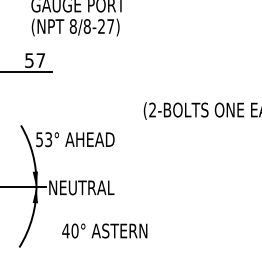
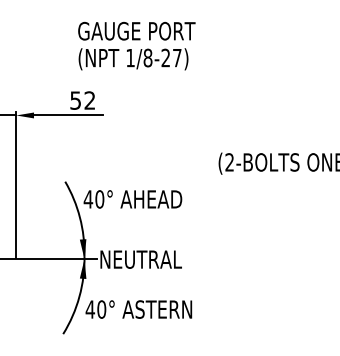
text: (73, 26) -> (130, 57), 8/8-27) -> 1/8-27)
text: (40, 60) -> (89, 100), 57 -> 52
text: (43, 139) -> (93, 199), 53° -> 40°
text: (104, 230) -> (138, 309), moved

